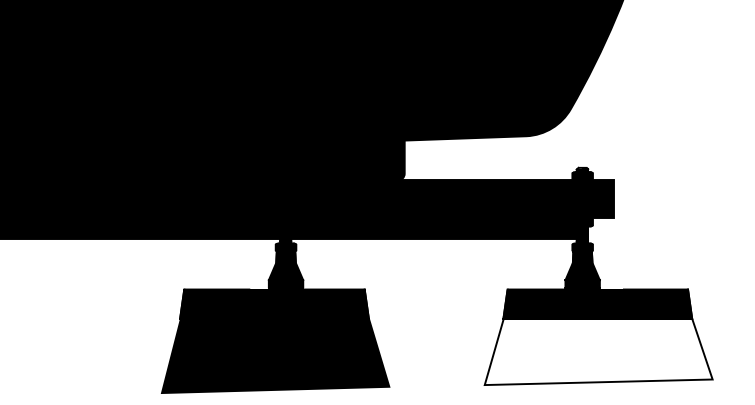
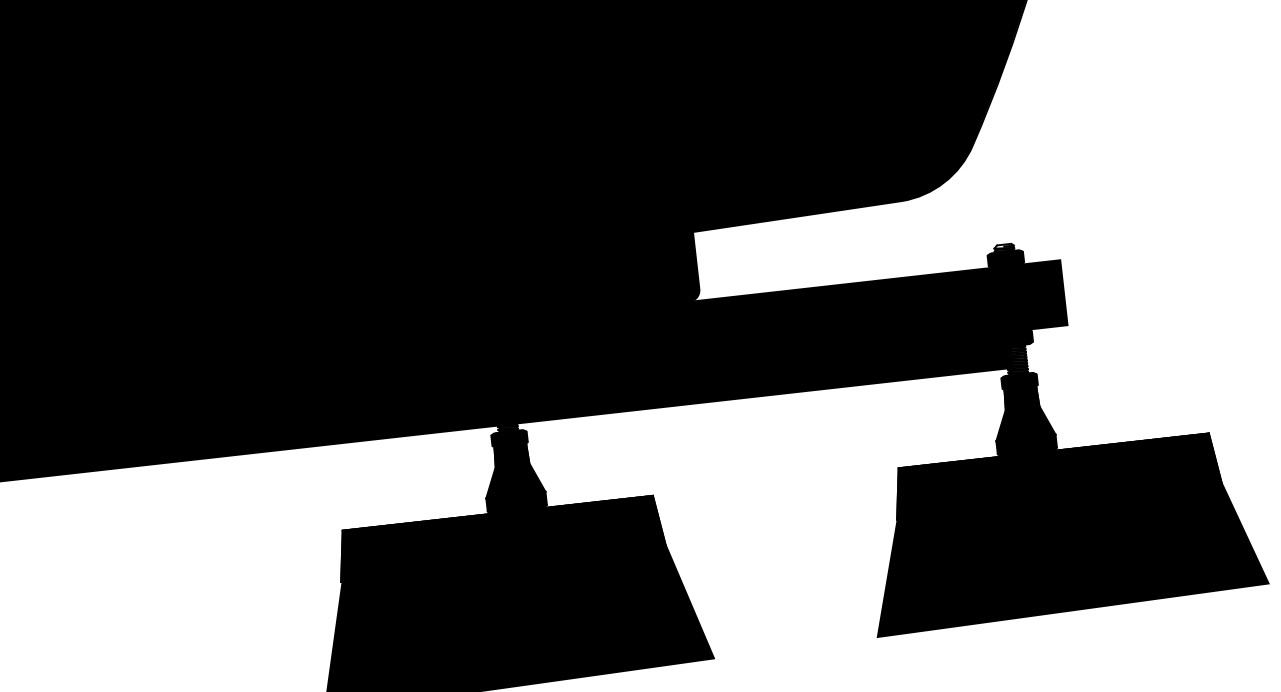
fill: (598, 351) -> (1066, 557), added

